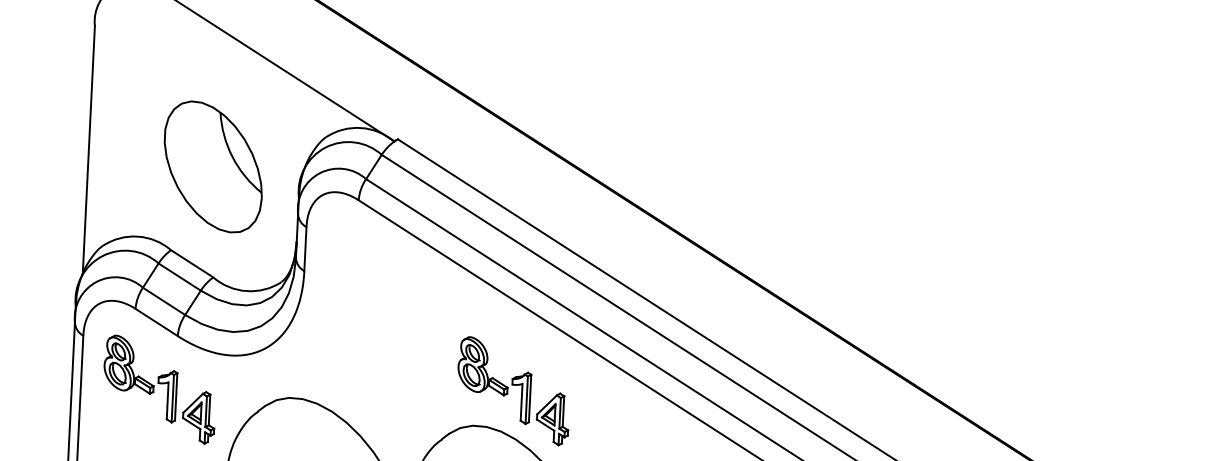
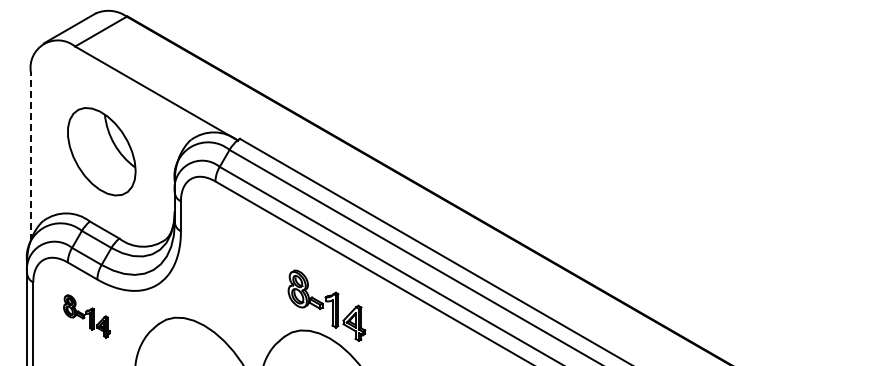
line: (88, 148) -> (30, 155), solid -> dashed
part: (212, 166) -> (101, 151), moved
part: (159, 389) -> (86, 316), size x0.6

